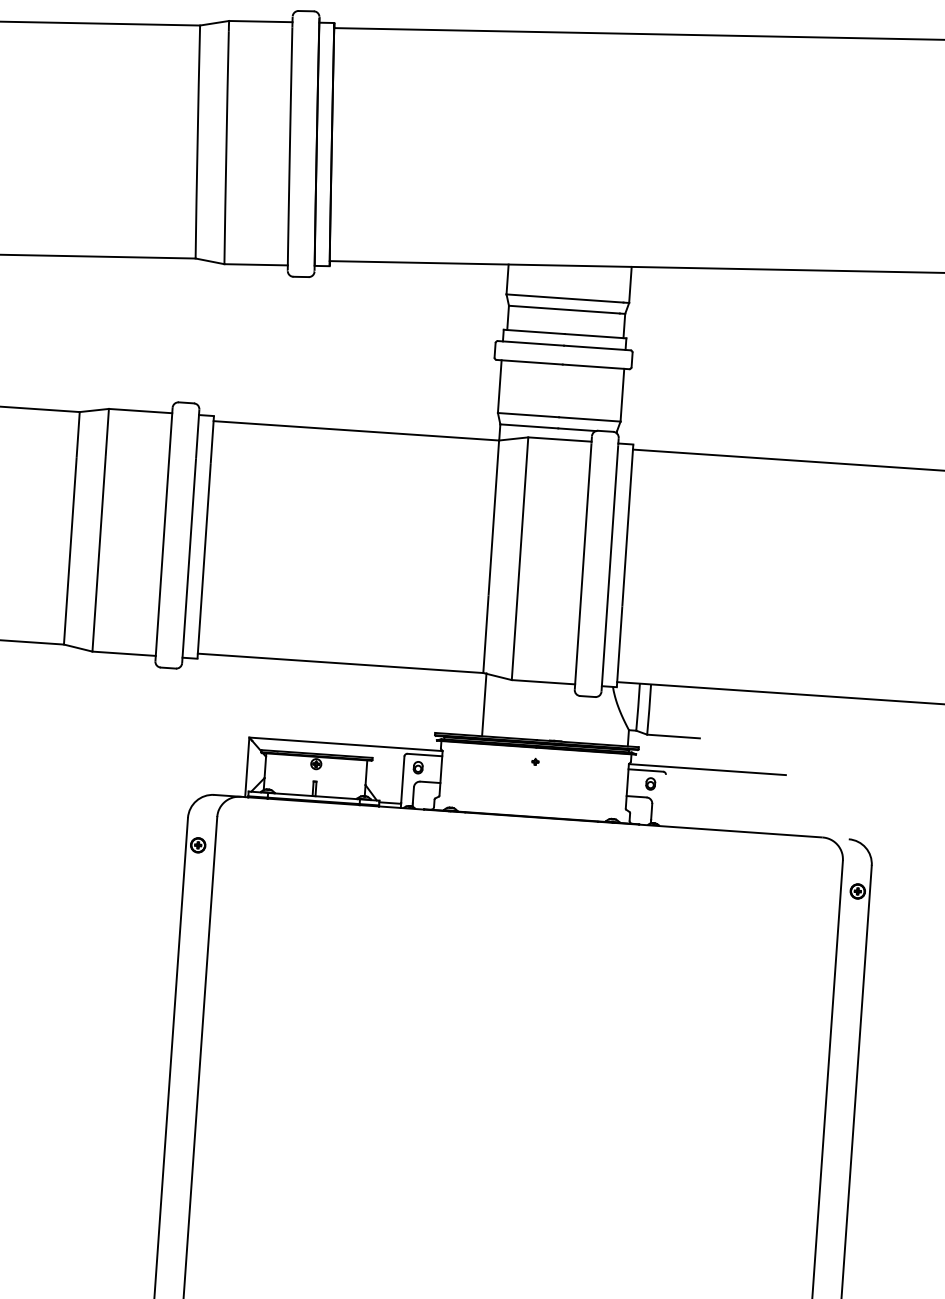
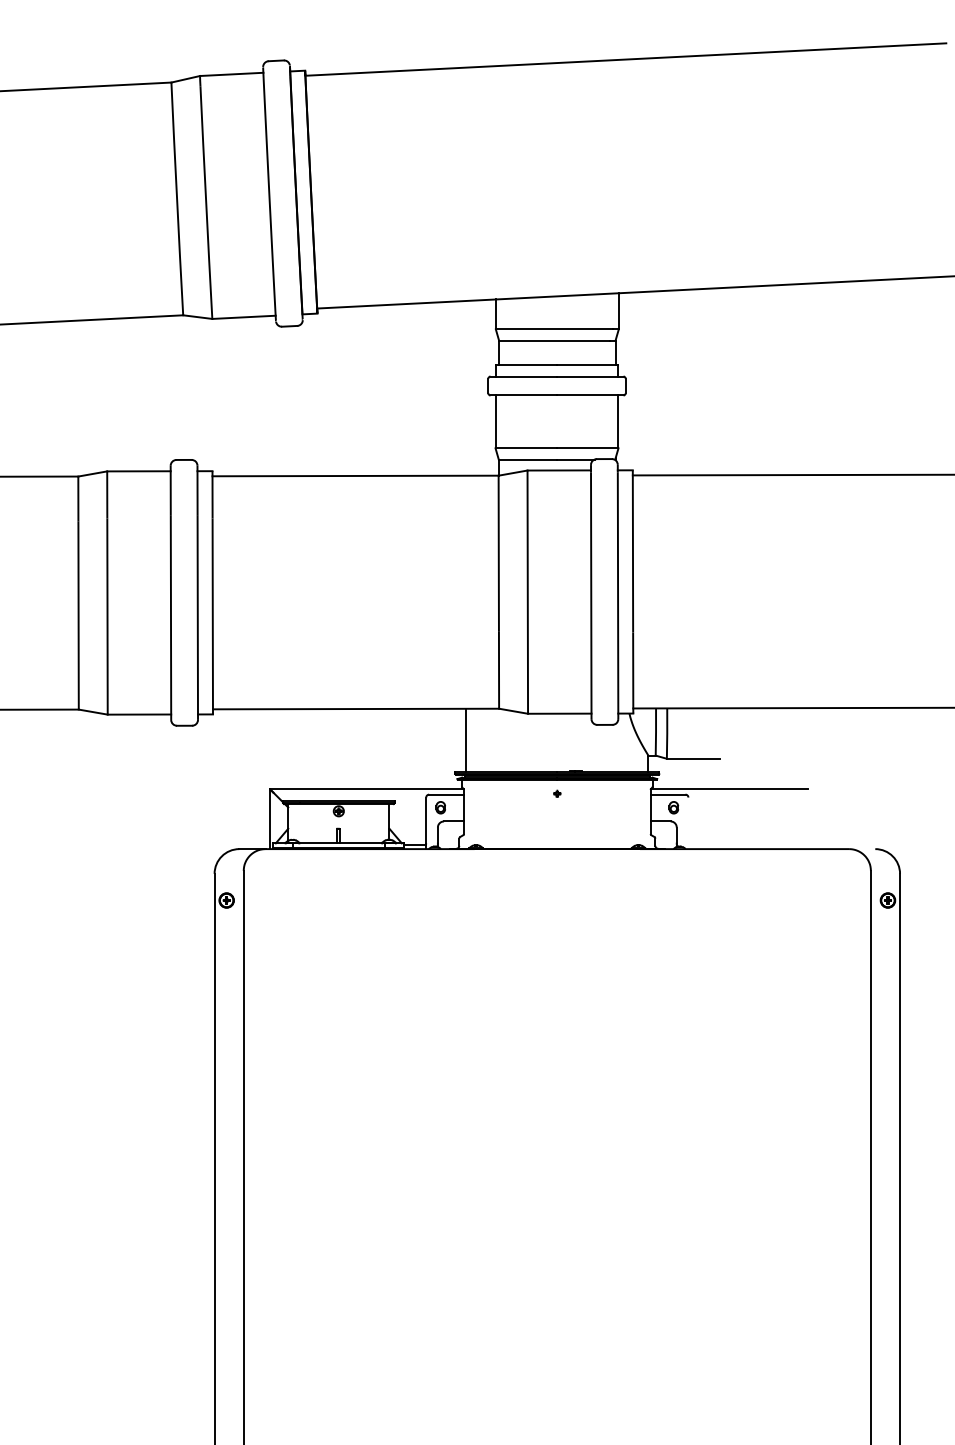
line: (484, 703) -> (466, 739), moved

